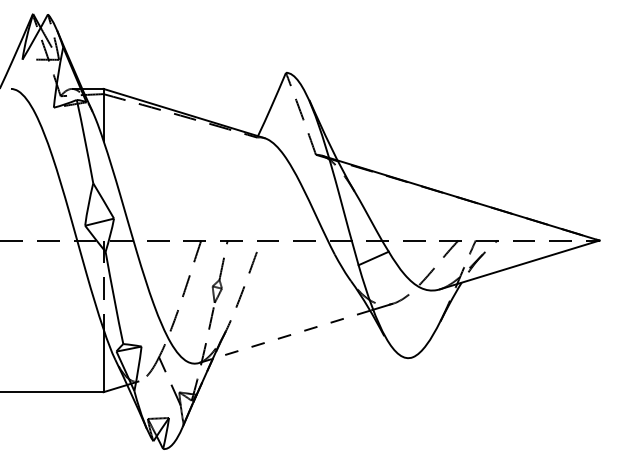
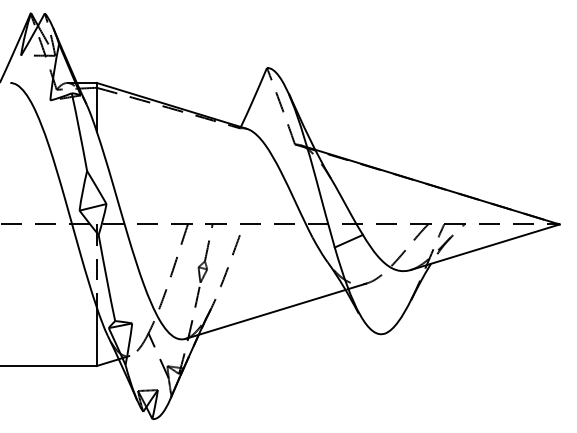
line: (284, 336) -> (265, 314), dashed -> solid

